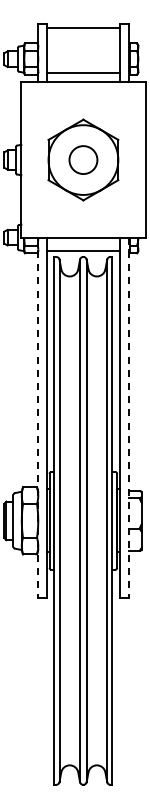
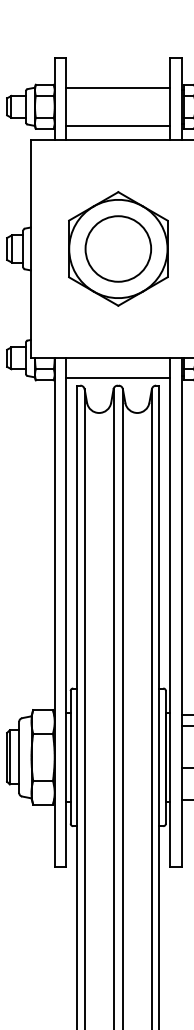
line: (83, 27) -> (118, 87), moved
circle: (83, 159) -> (118, 248), size x1.67
line: (38, 418) -> (55, 613), dashed -> solid
line: (128, 418) -> (181, 613), dashed -> solid

